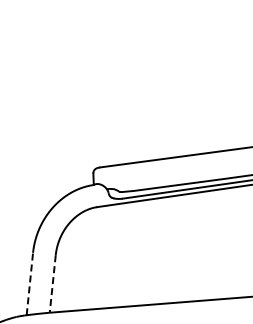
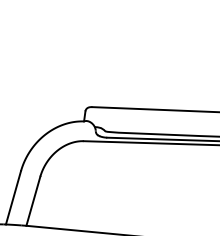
line: (29, 283) -> (13, 197), dashed -> solid
line: (52, 283) -> (33, 200), dashed -> solid

